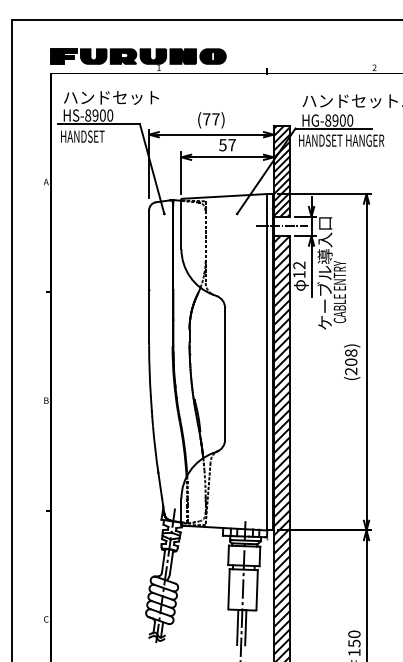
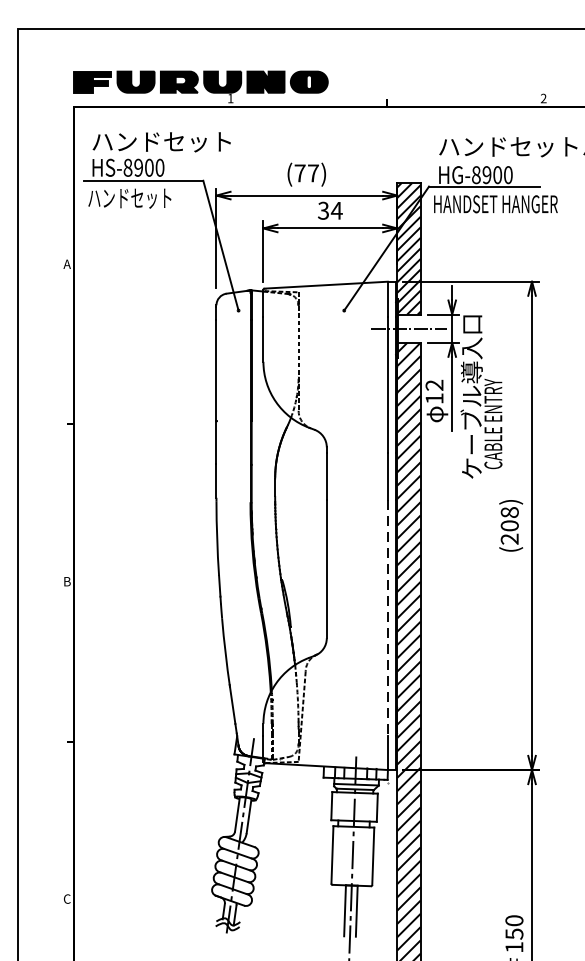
text: (89, 136) -> (129, 198), HANDSET -> ハンドセット
text: (227, 145) -> (330, 211), 57 -> 34
line: (267, 426) -> (388, 619), solid -> dashed

